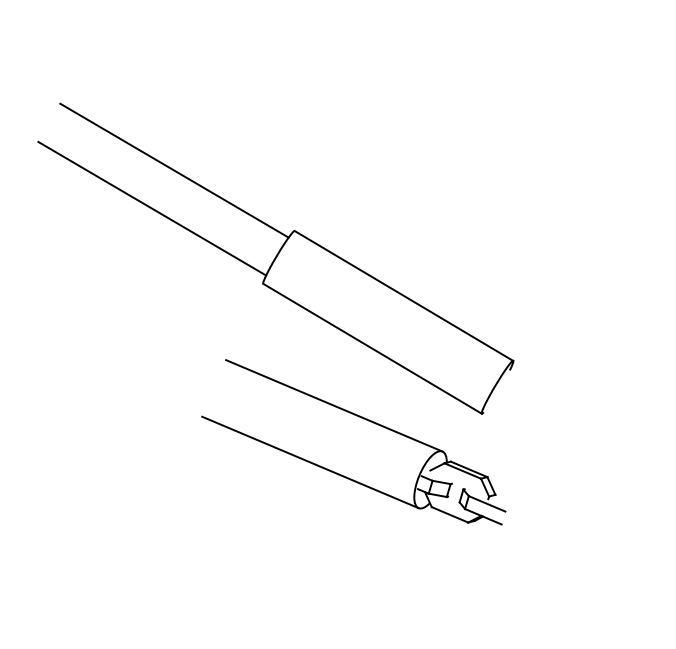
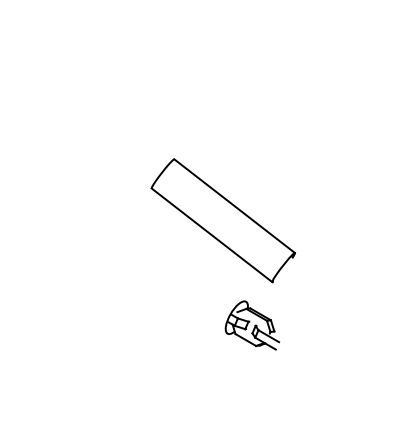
line: (174, 170) -> (107, 114), removed
line: (152, 208) -> (91, 135), removed
line: (333, 405) -> (184, 266), removed
line: (310, 462) -> (166, 298), removed

